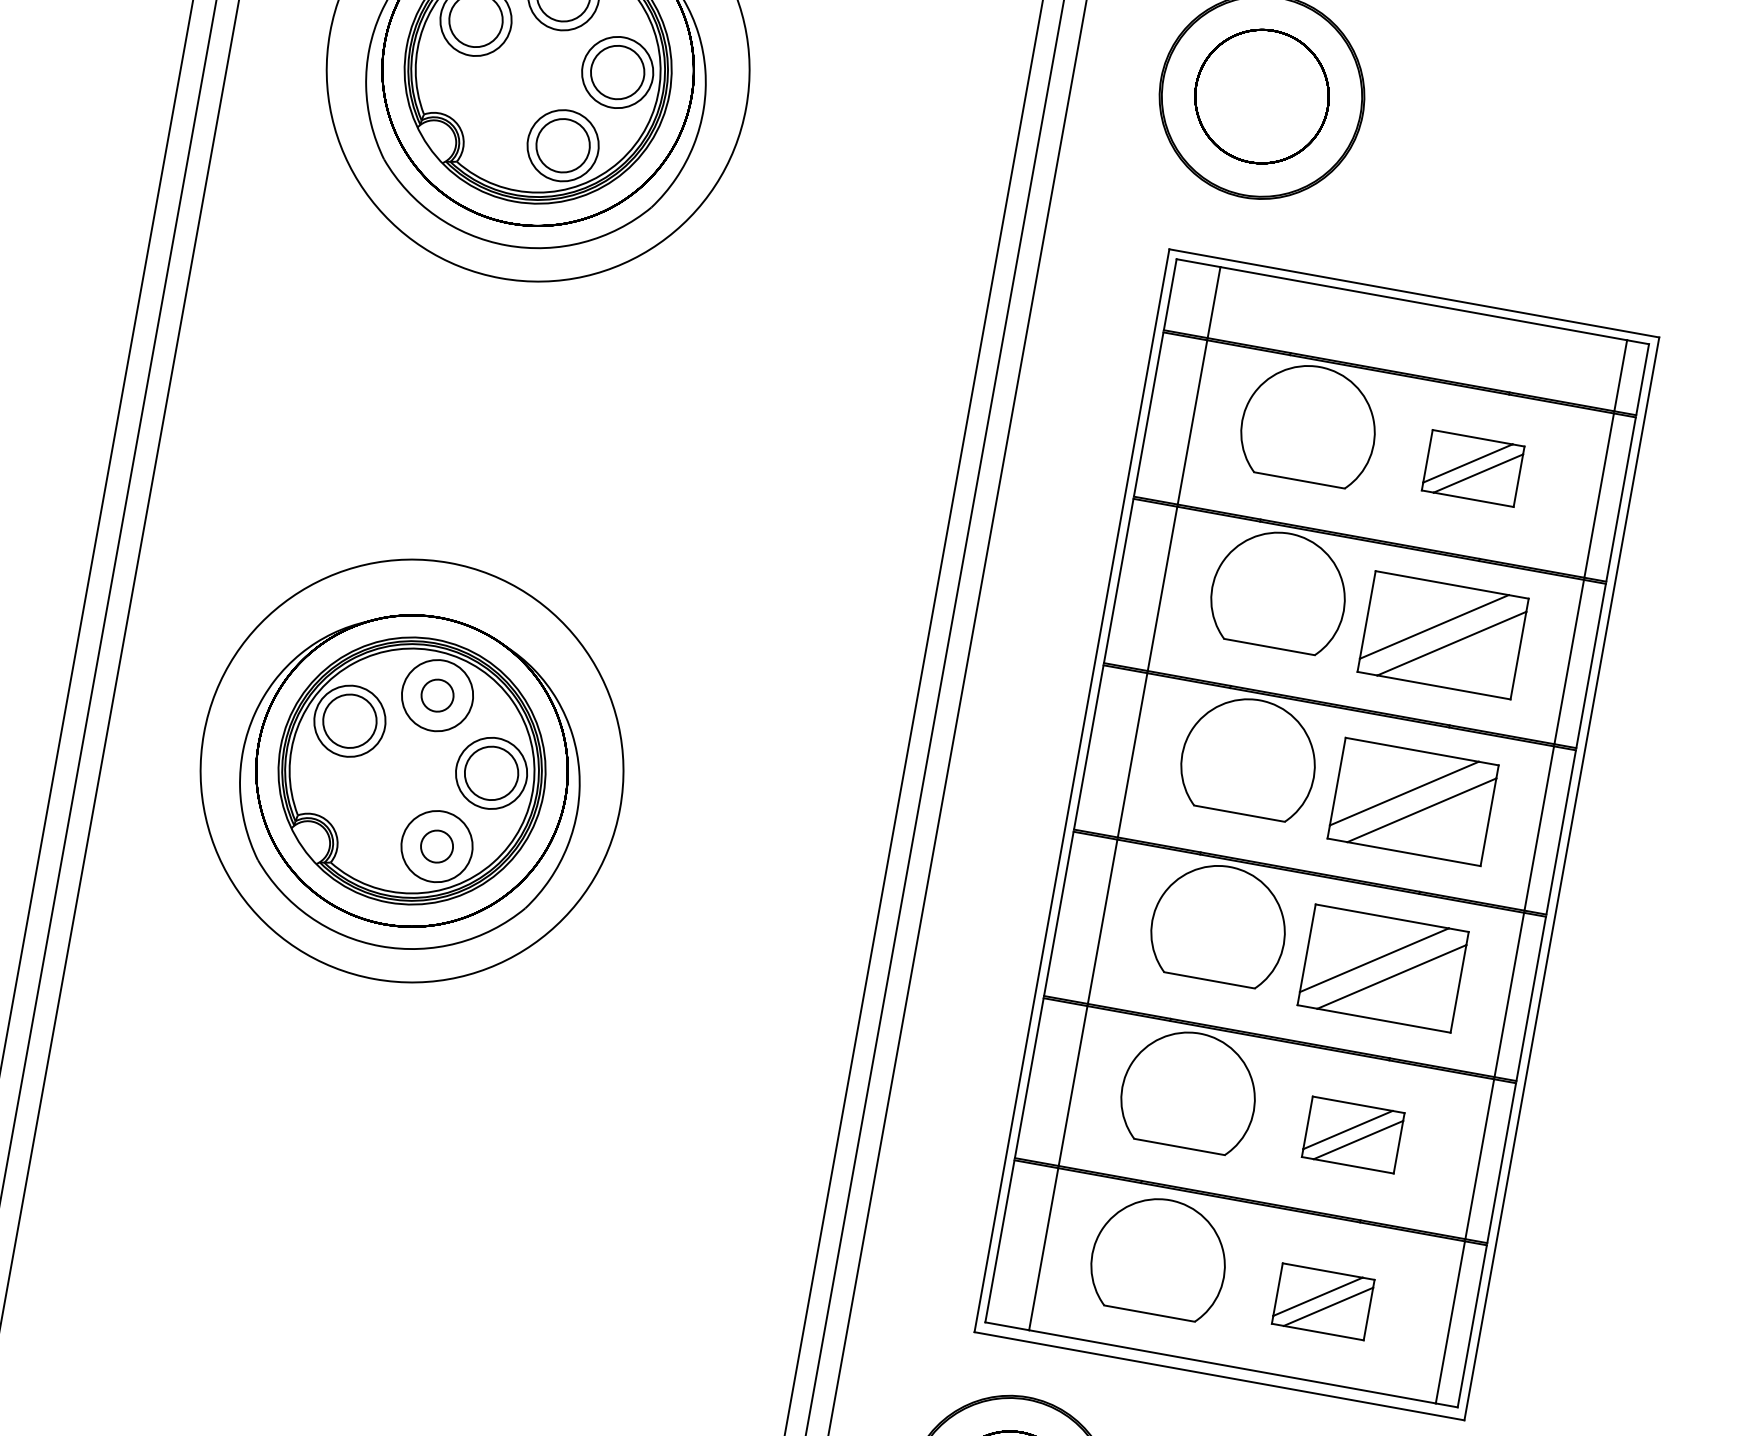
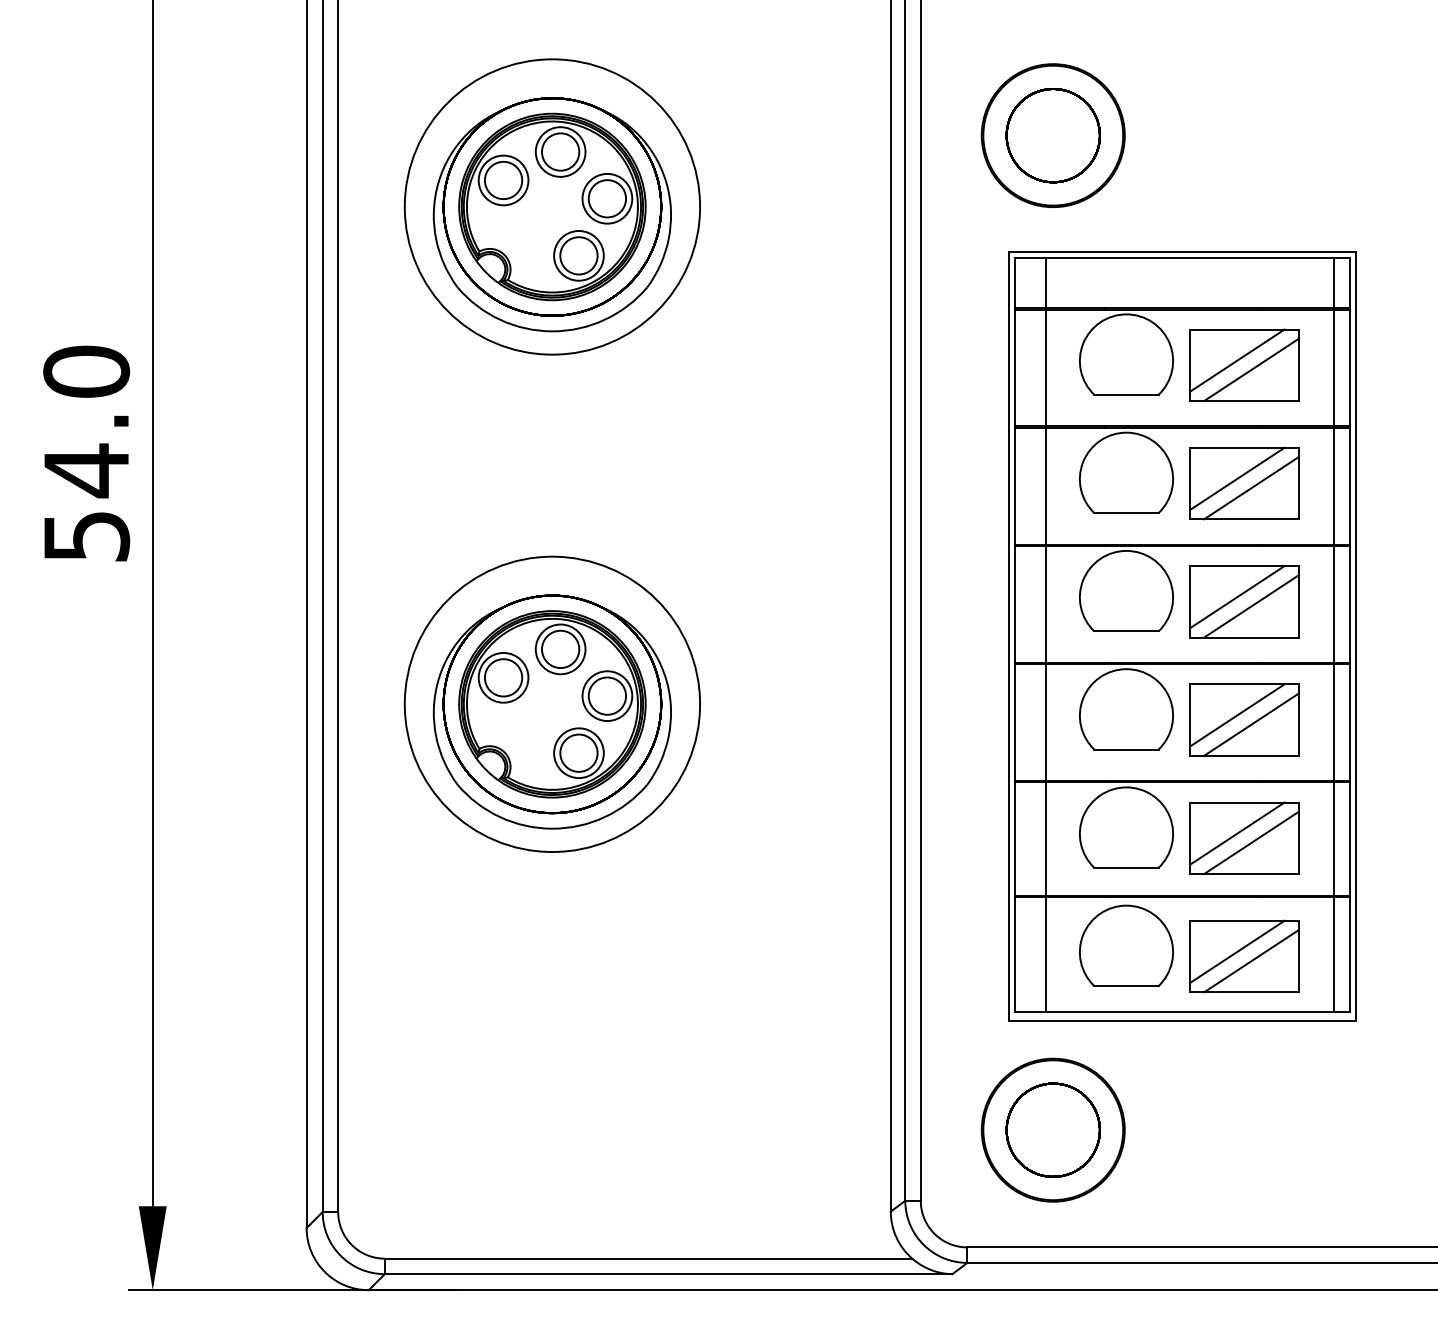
part: (1473, 467) -> (1244, 364), size x1.67
circle: (437, 695) -> (560, 649), size x1.67
circle: (436, 845) -> (578, 752), size x1.67
part: (1353, 1134) -> (1244, 837), size x1.67
part: (1323, 1301) -> (1244, 956), size x1.67

